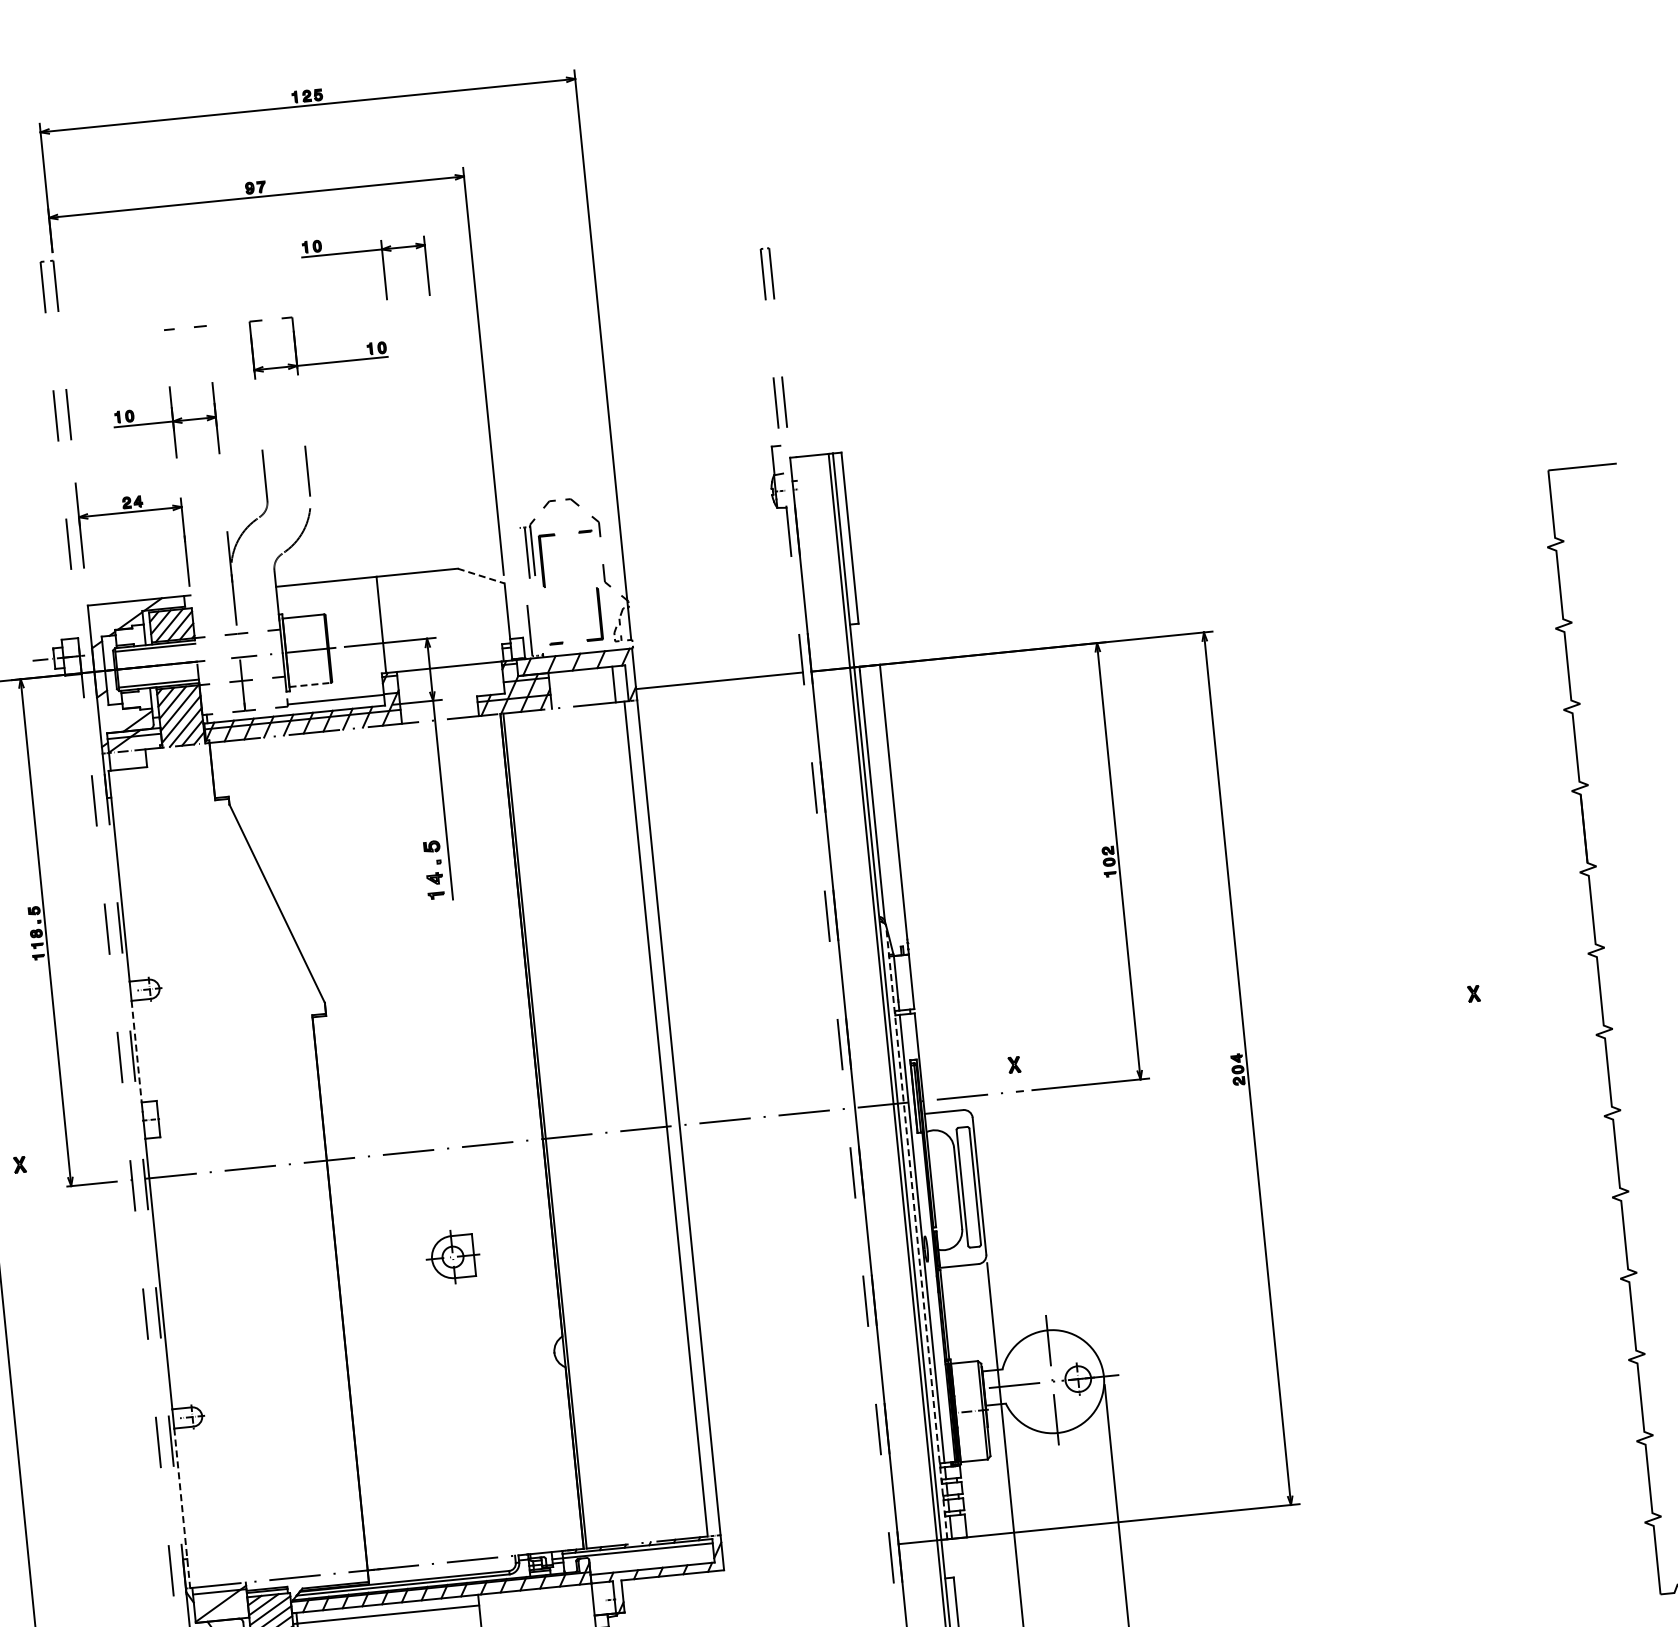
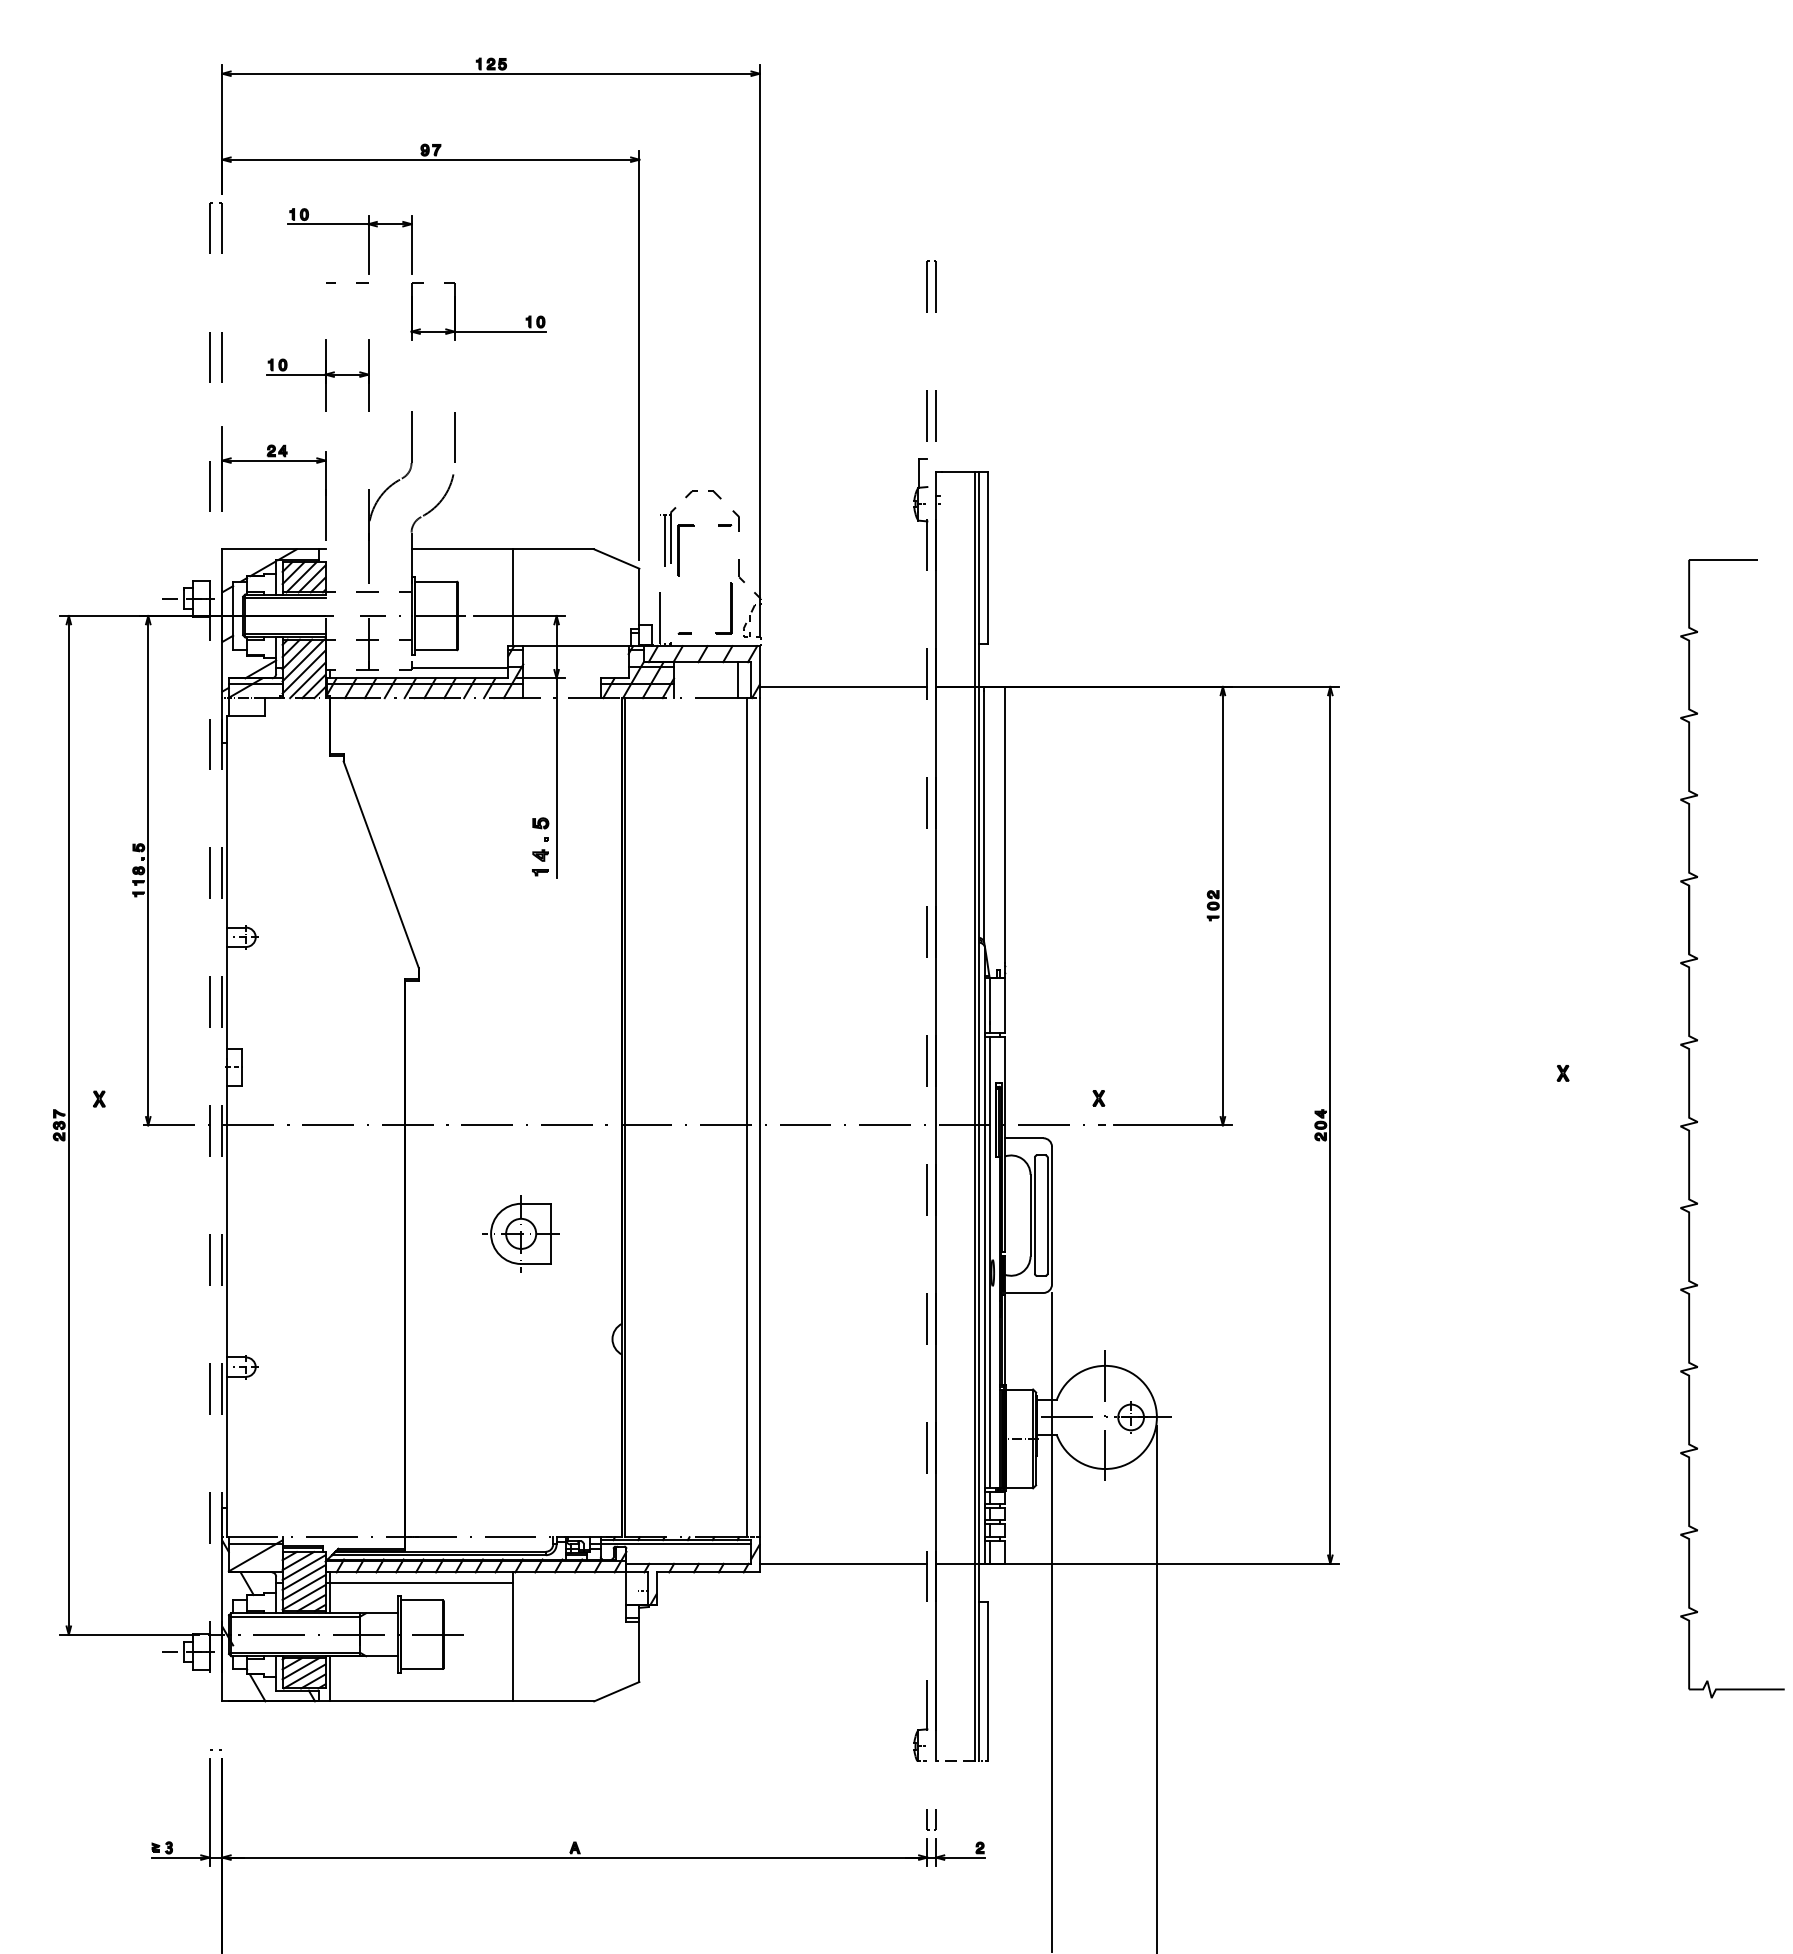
part: (363, 251) -> (349, 224), moved
line: (480, 576) -> (616, 559), dashed -> solid
line: (309, 685) -> (435, 650), dashed -> solid
line: (136, 1052) -> (226, 998), dashed -> solid
line: (916, 1232) -> (984, 1255), dashed -> solid
part: (452, 1256) -> (520, 1233), size x1.43
line: (182, 1508) -> (226, 1457), dashed -> solid
line: (806, 1553) -> (843, 1563), added

